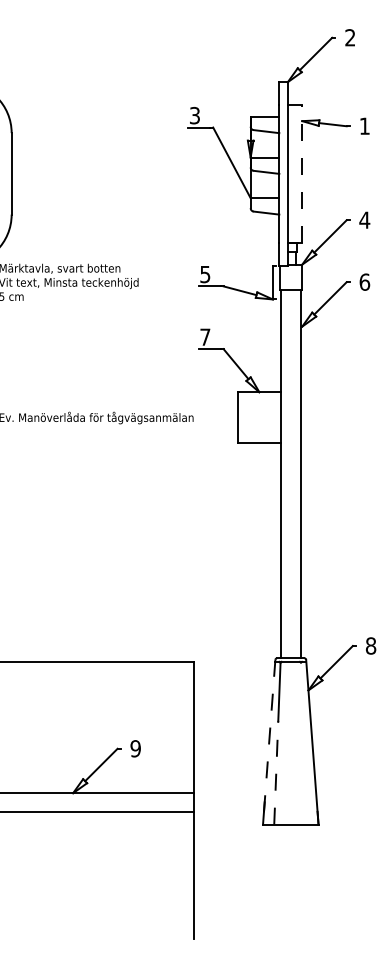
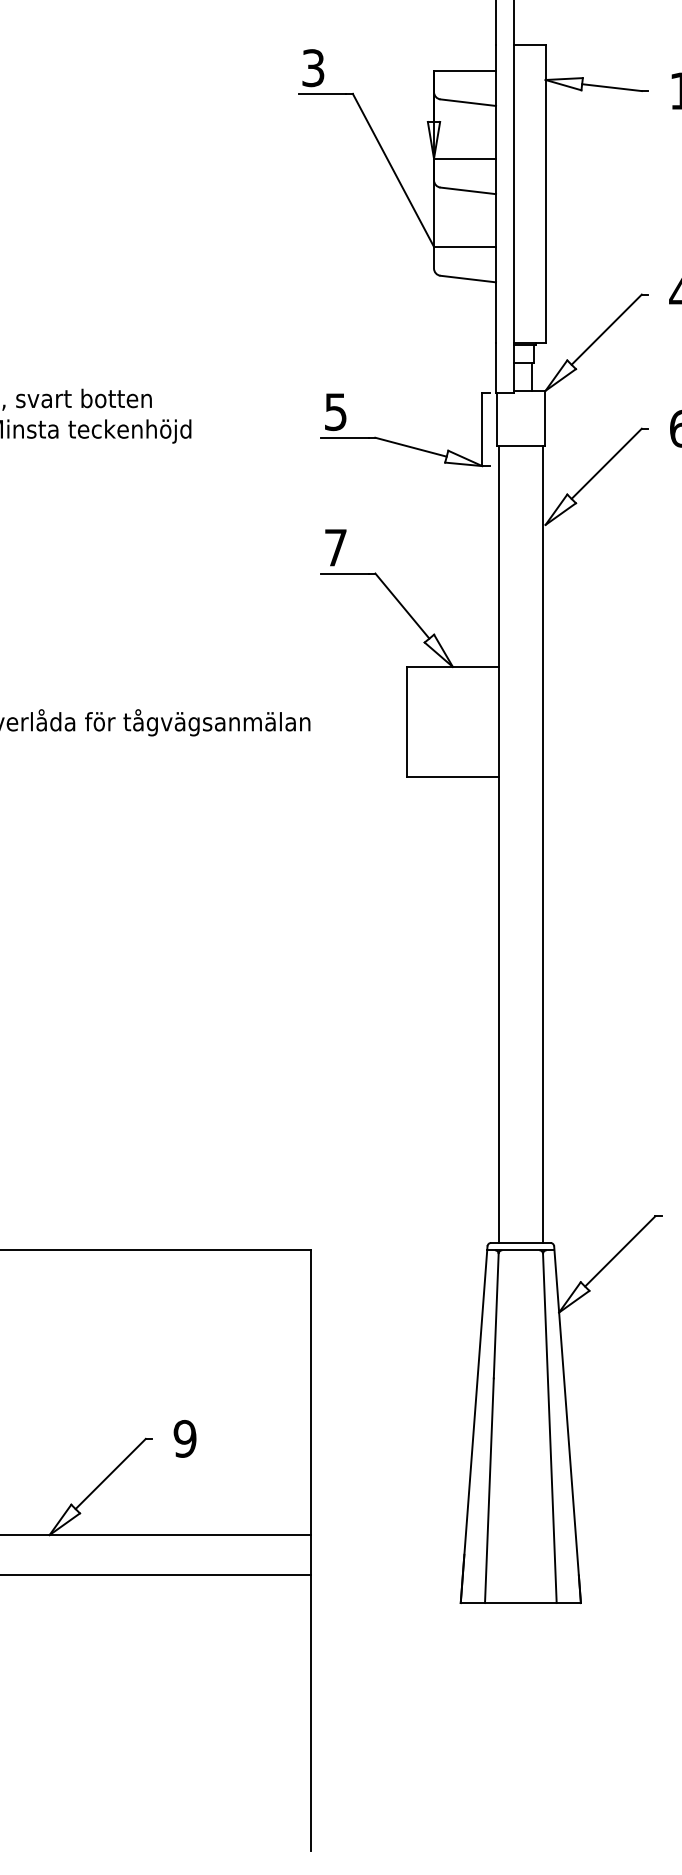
line: (302, 173) -> (546, 193), dashed -> solid
line: (269, 742) -> (474, 1425), dashed -> solid
line: (304, 743) -> (550, 1427), added
line: (276, 772) -> (489, 1490), dashed -> solid

